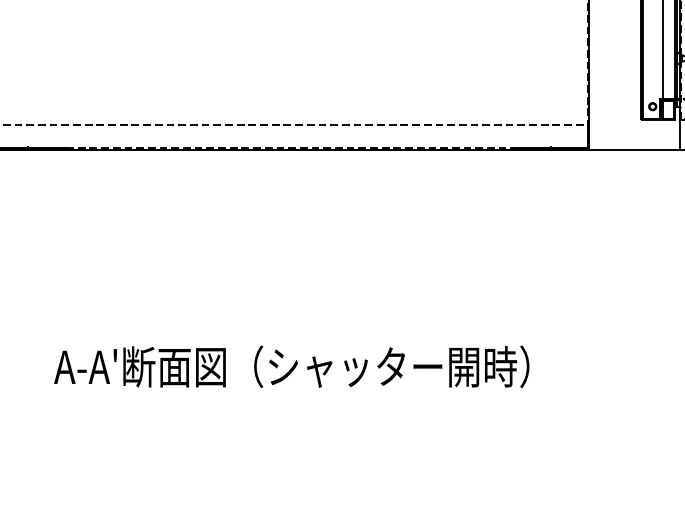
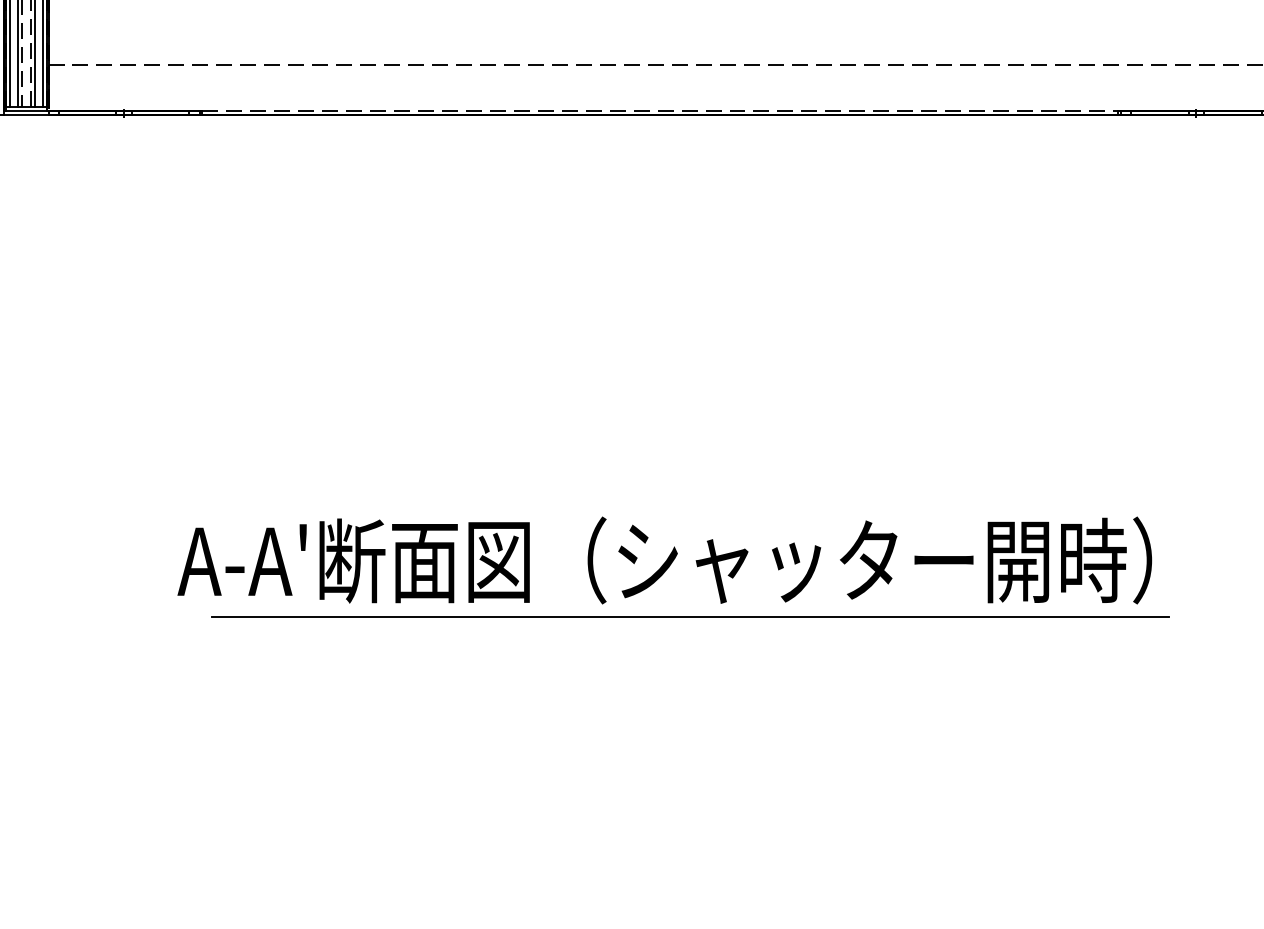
line: (303, 394) -> (688, 617), added

